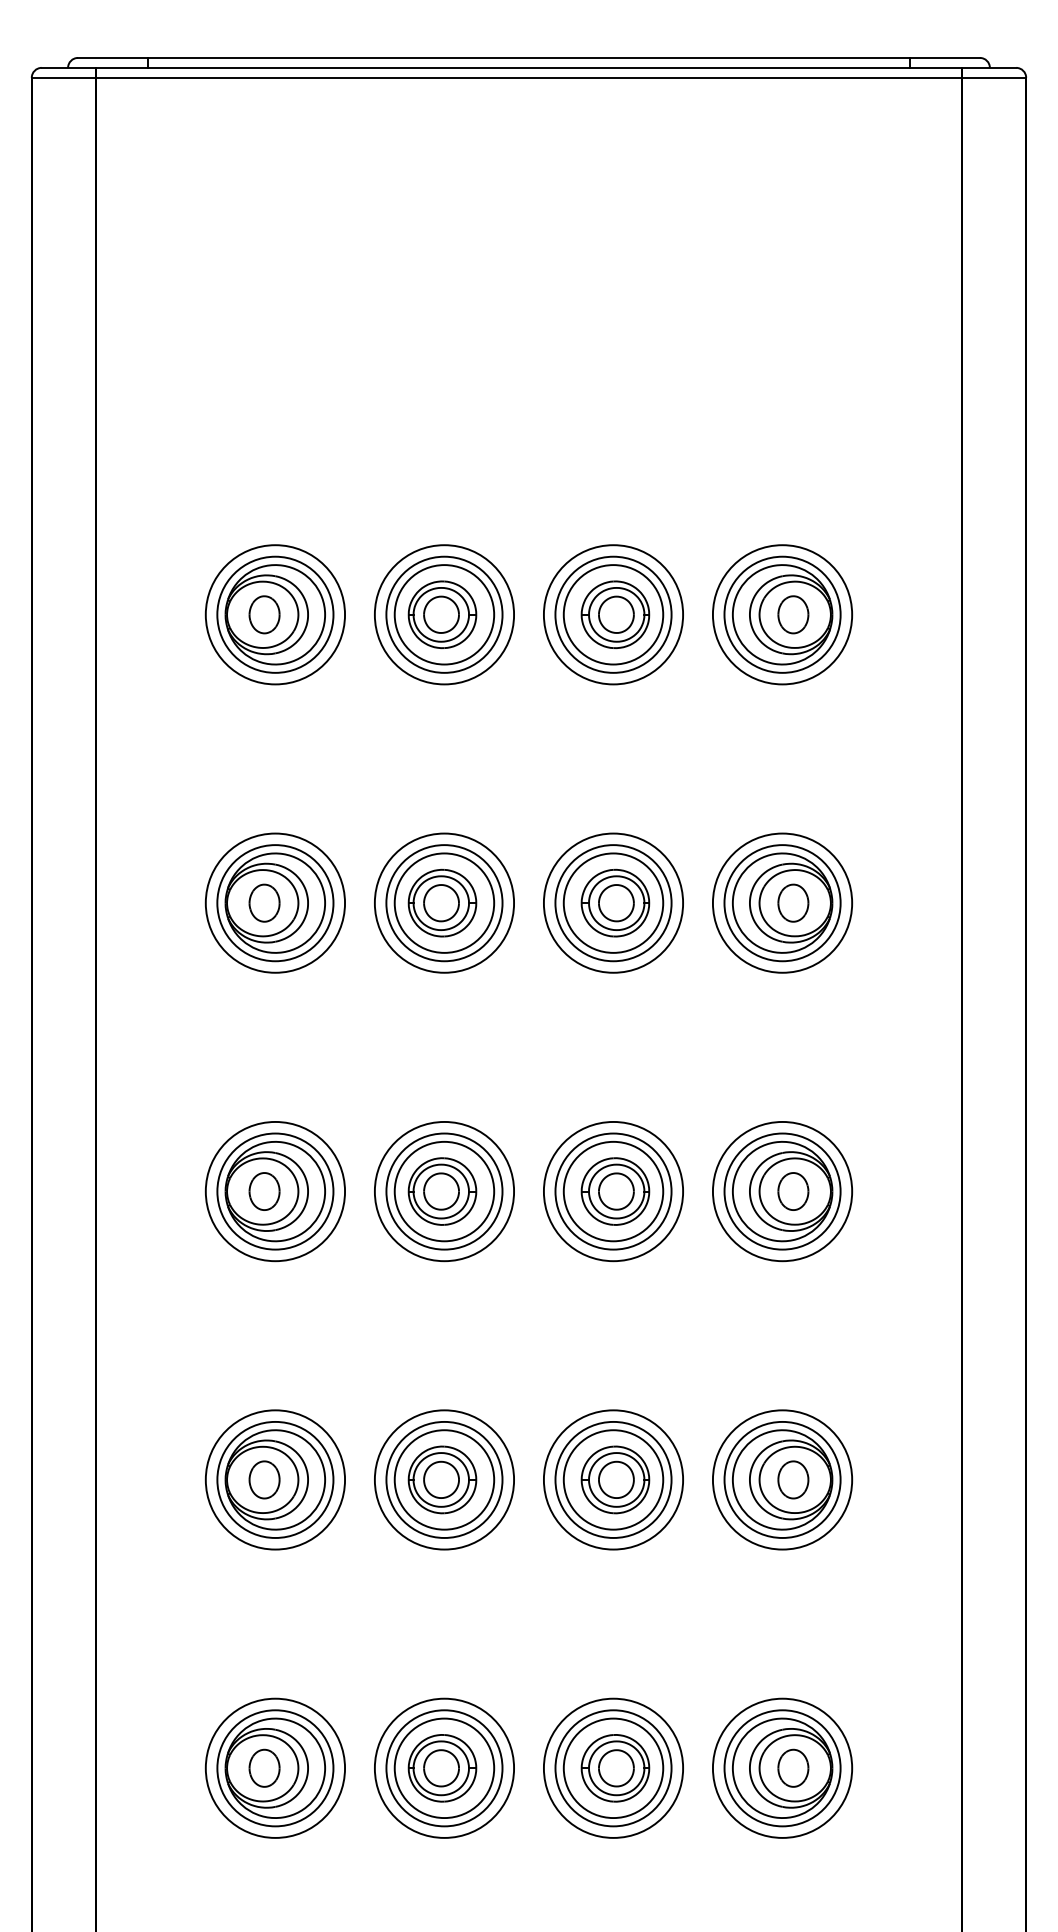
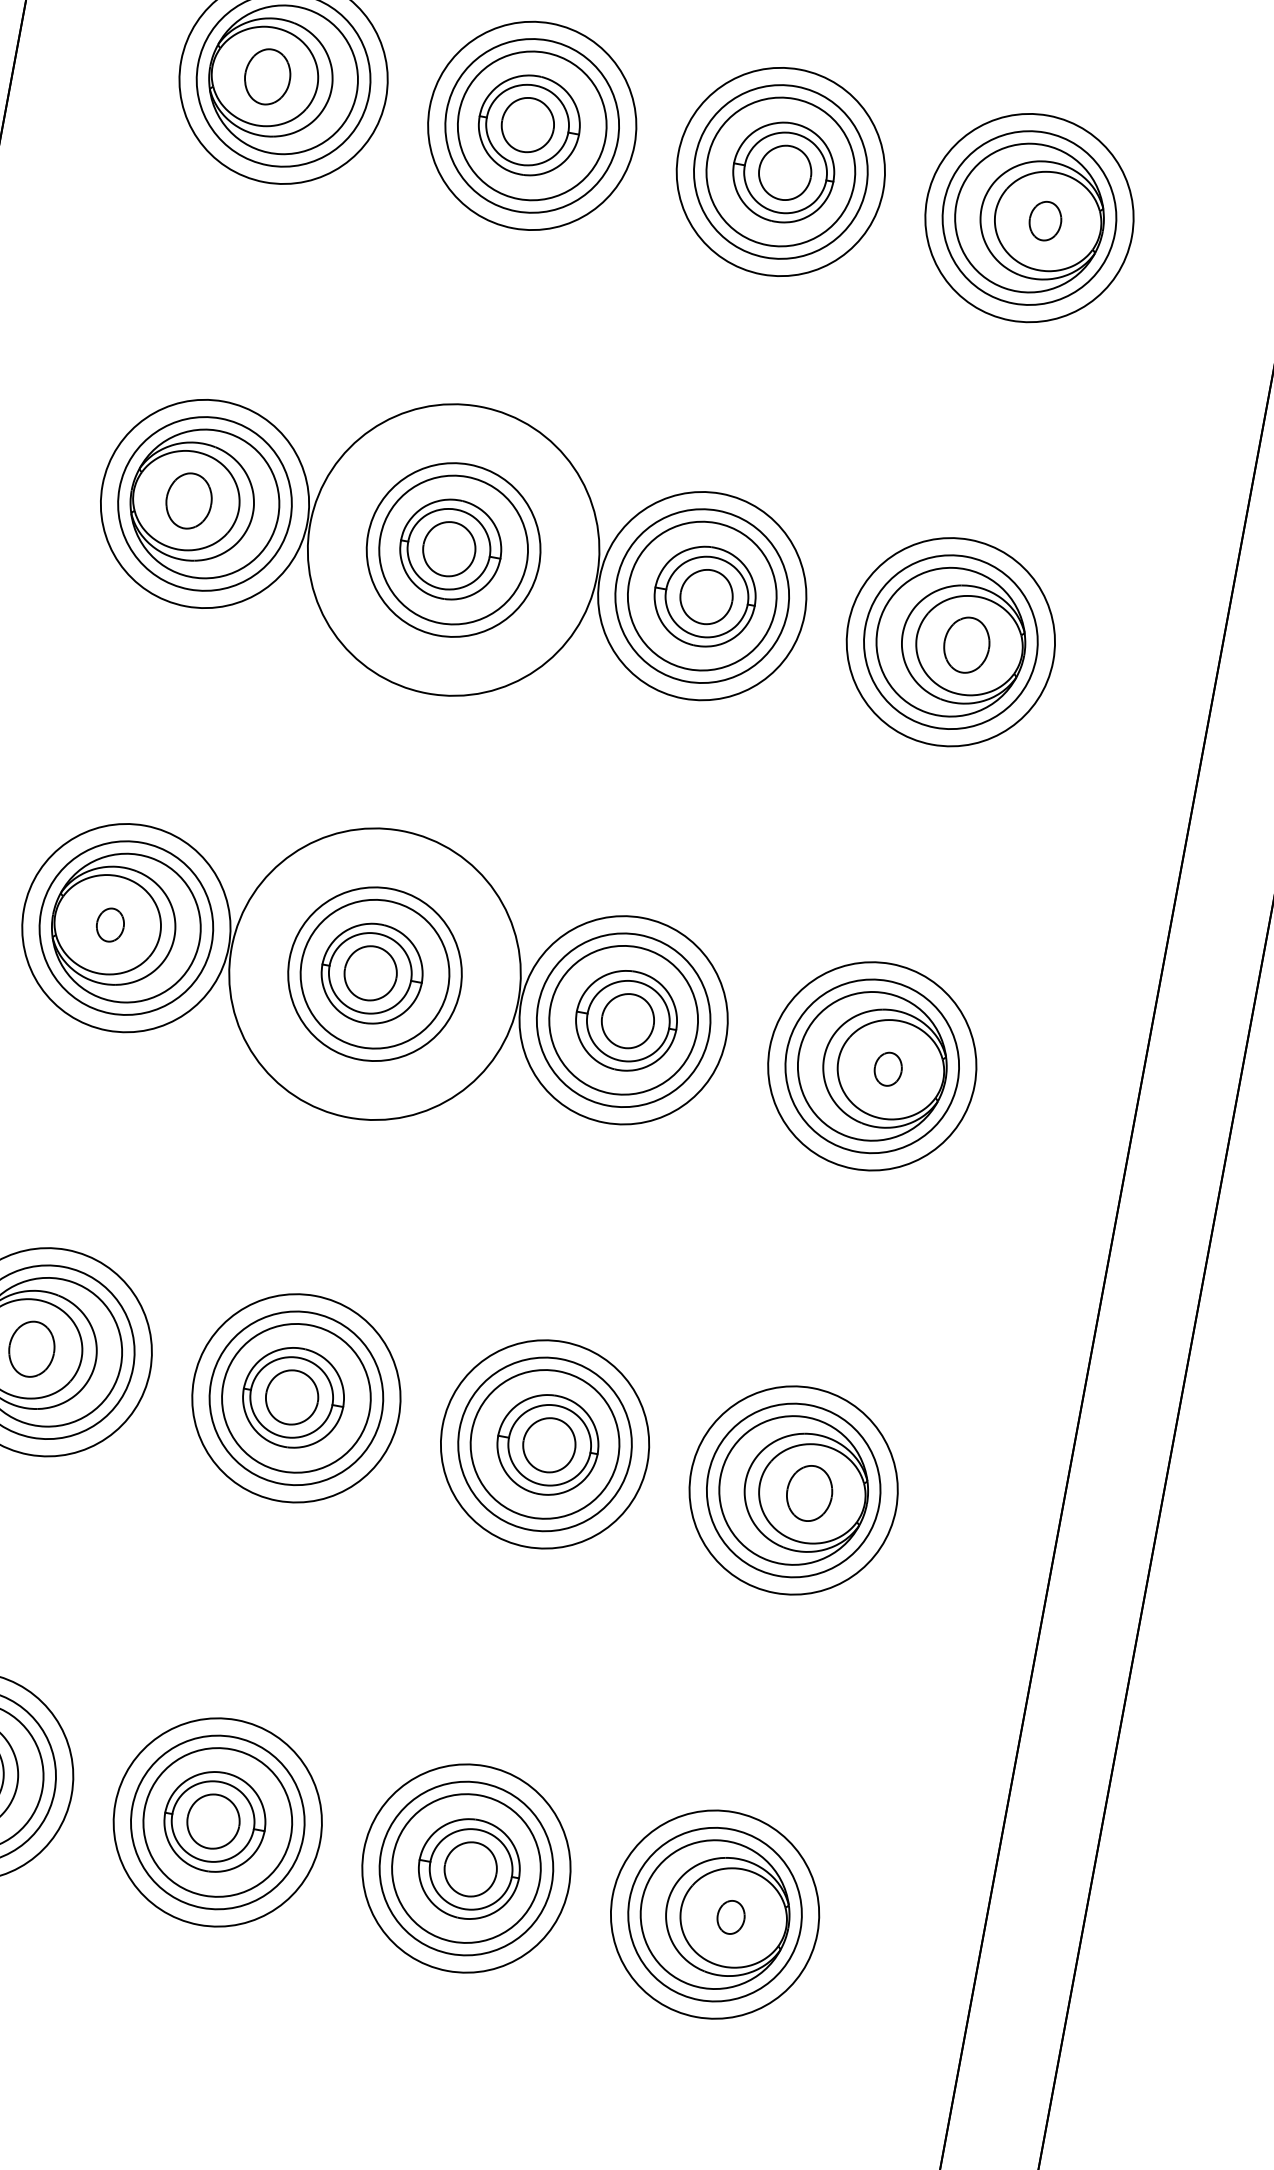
part: (793, 614) -> (1045, 220), size x0.7
circle: (444, 902) -> (453, 549), size x1.4
part: (264, 1191) -> (110, 925), size x0.6
circle: (444, 1191) -> (375, 974), size x1.4
part: (793, 1191) -> (888, 1069), size x0.6
part: (793, 1767) -> (731, 1916), size x0.6

